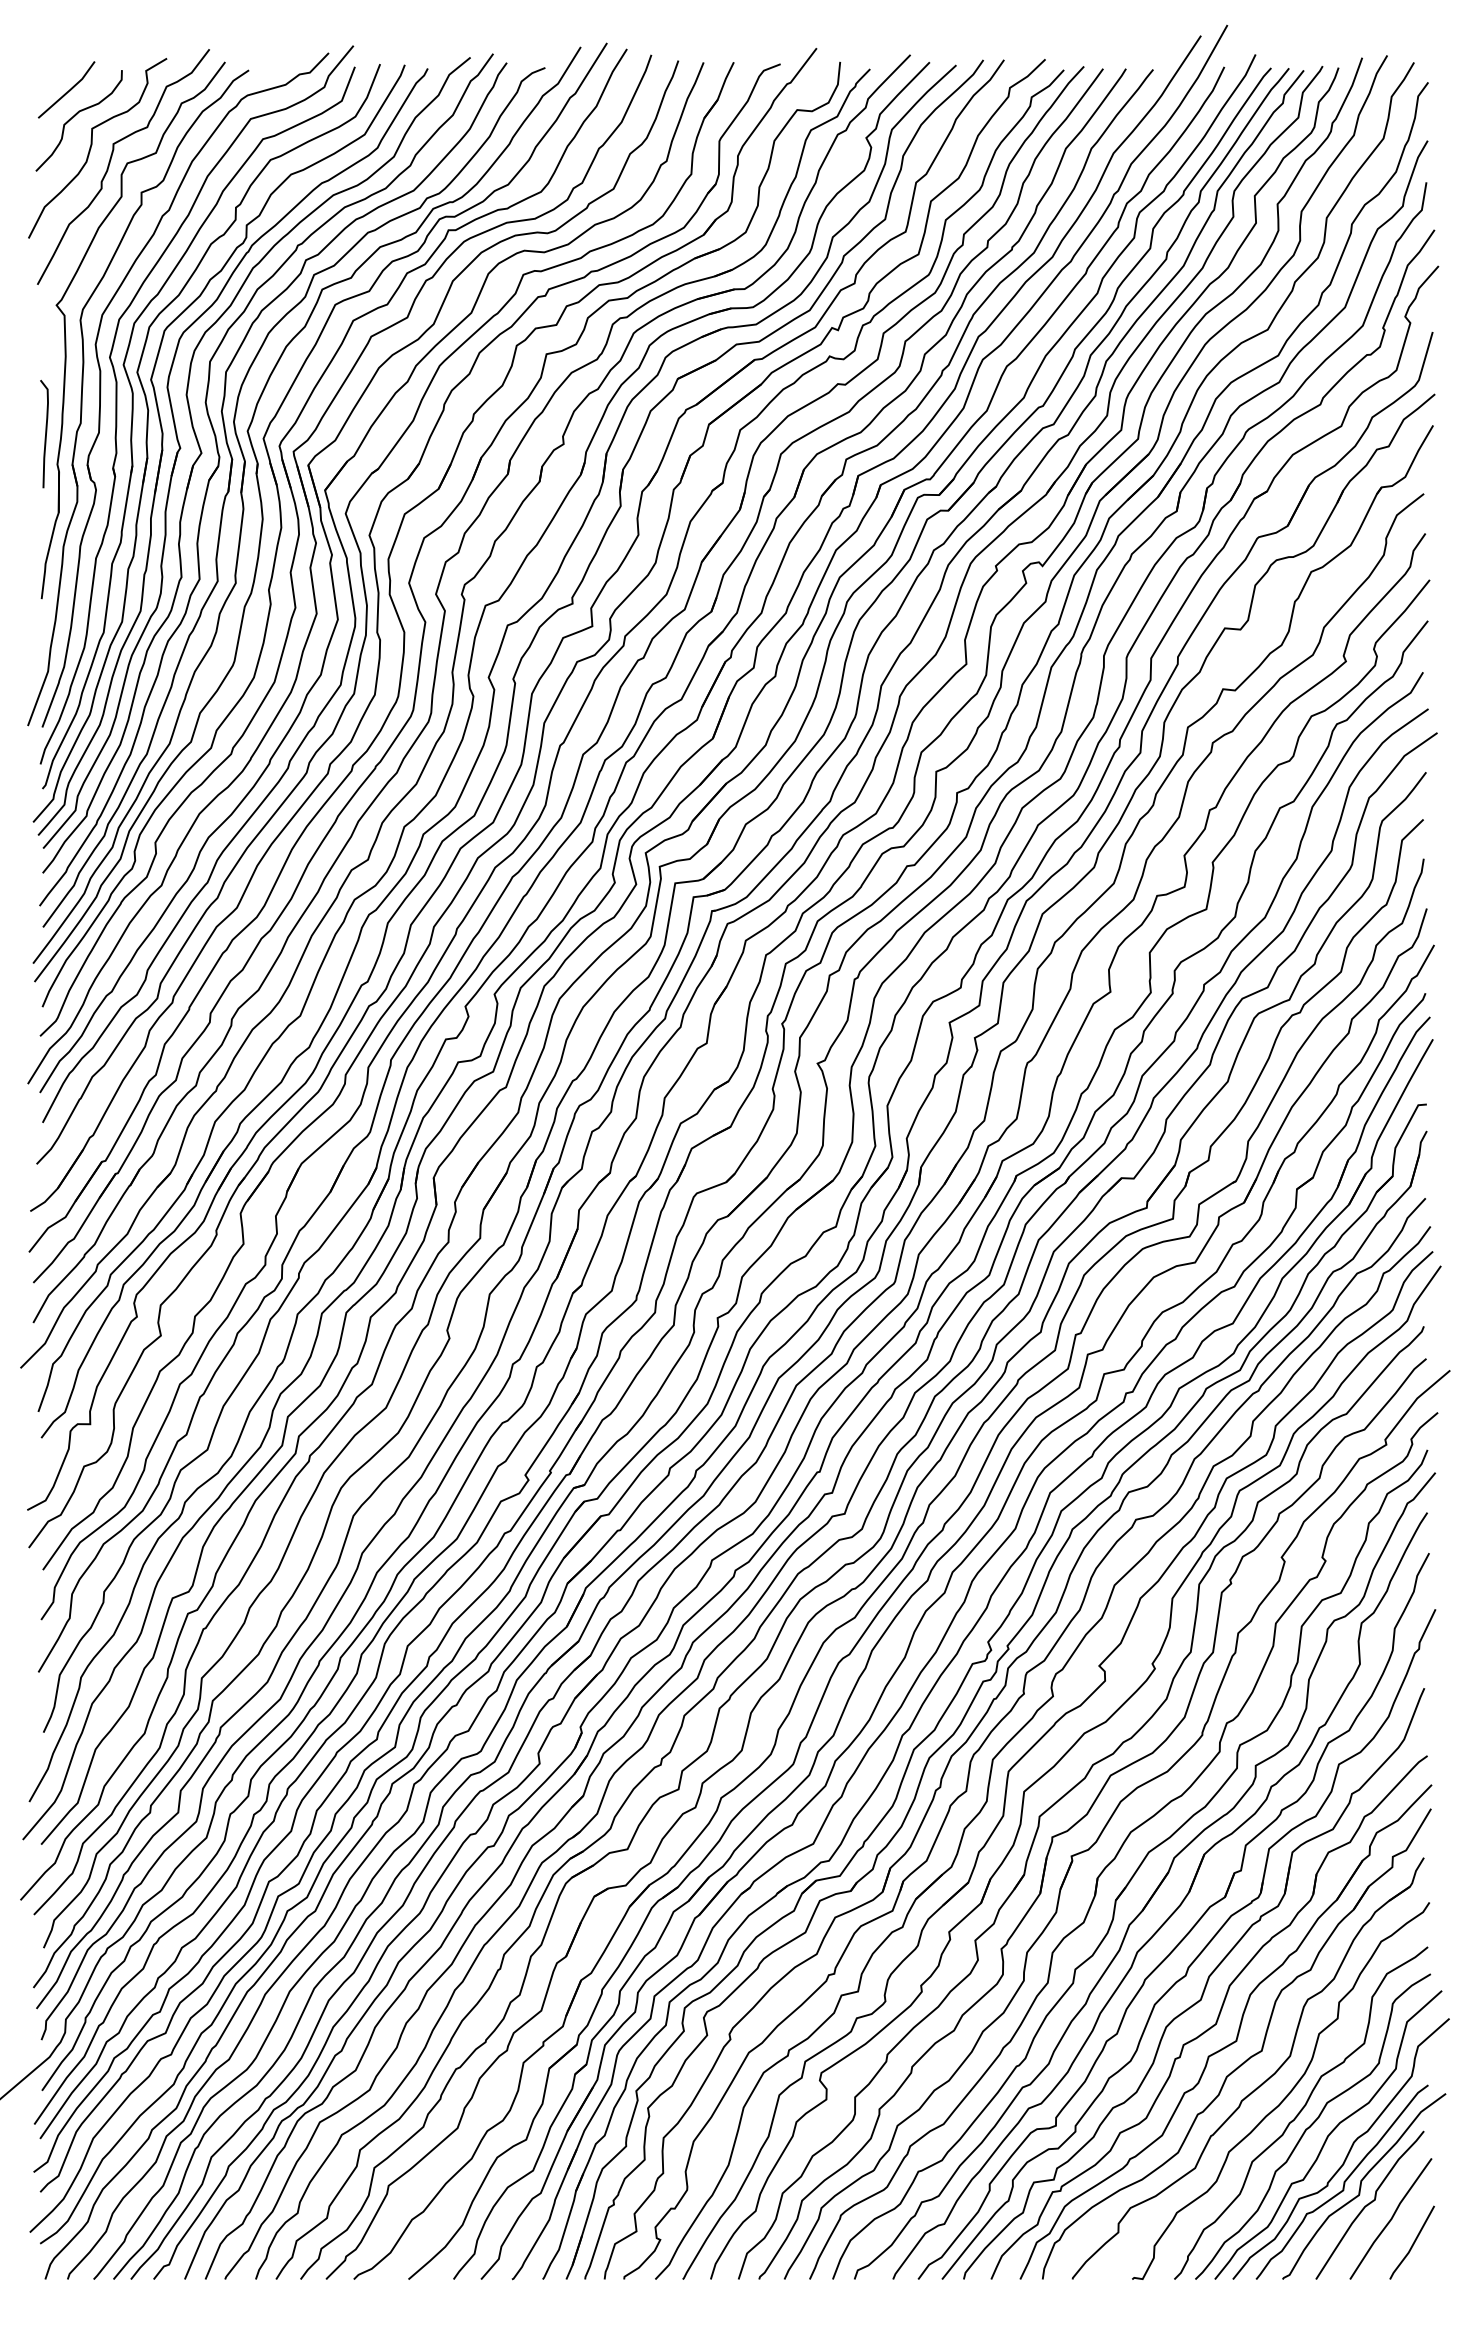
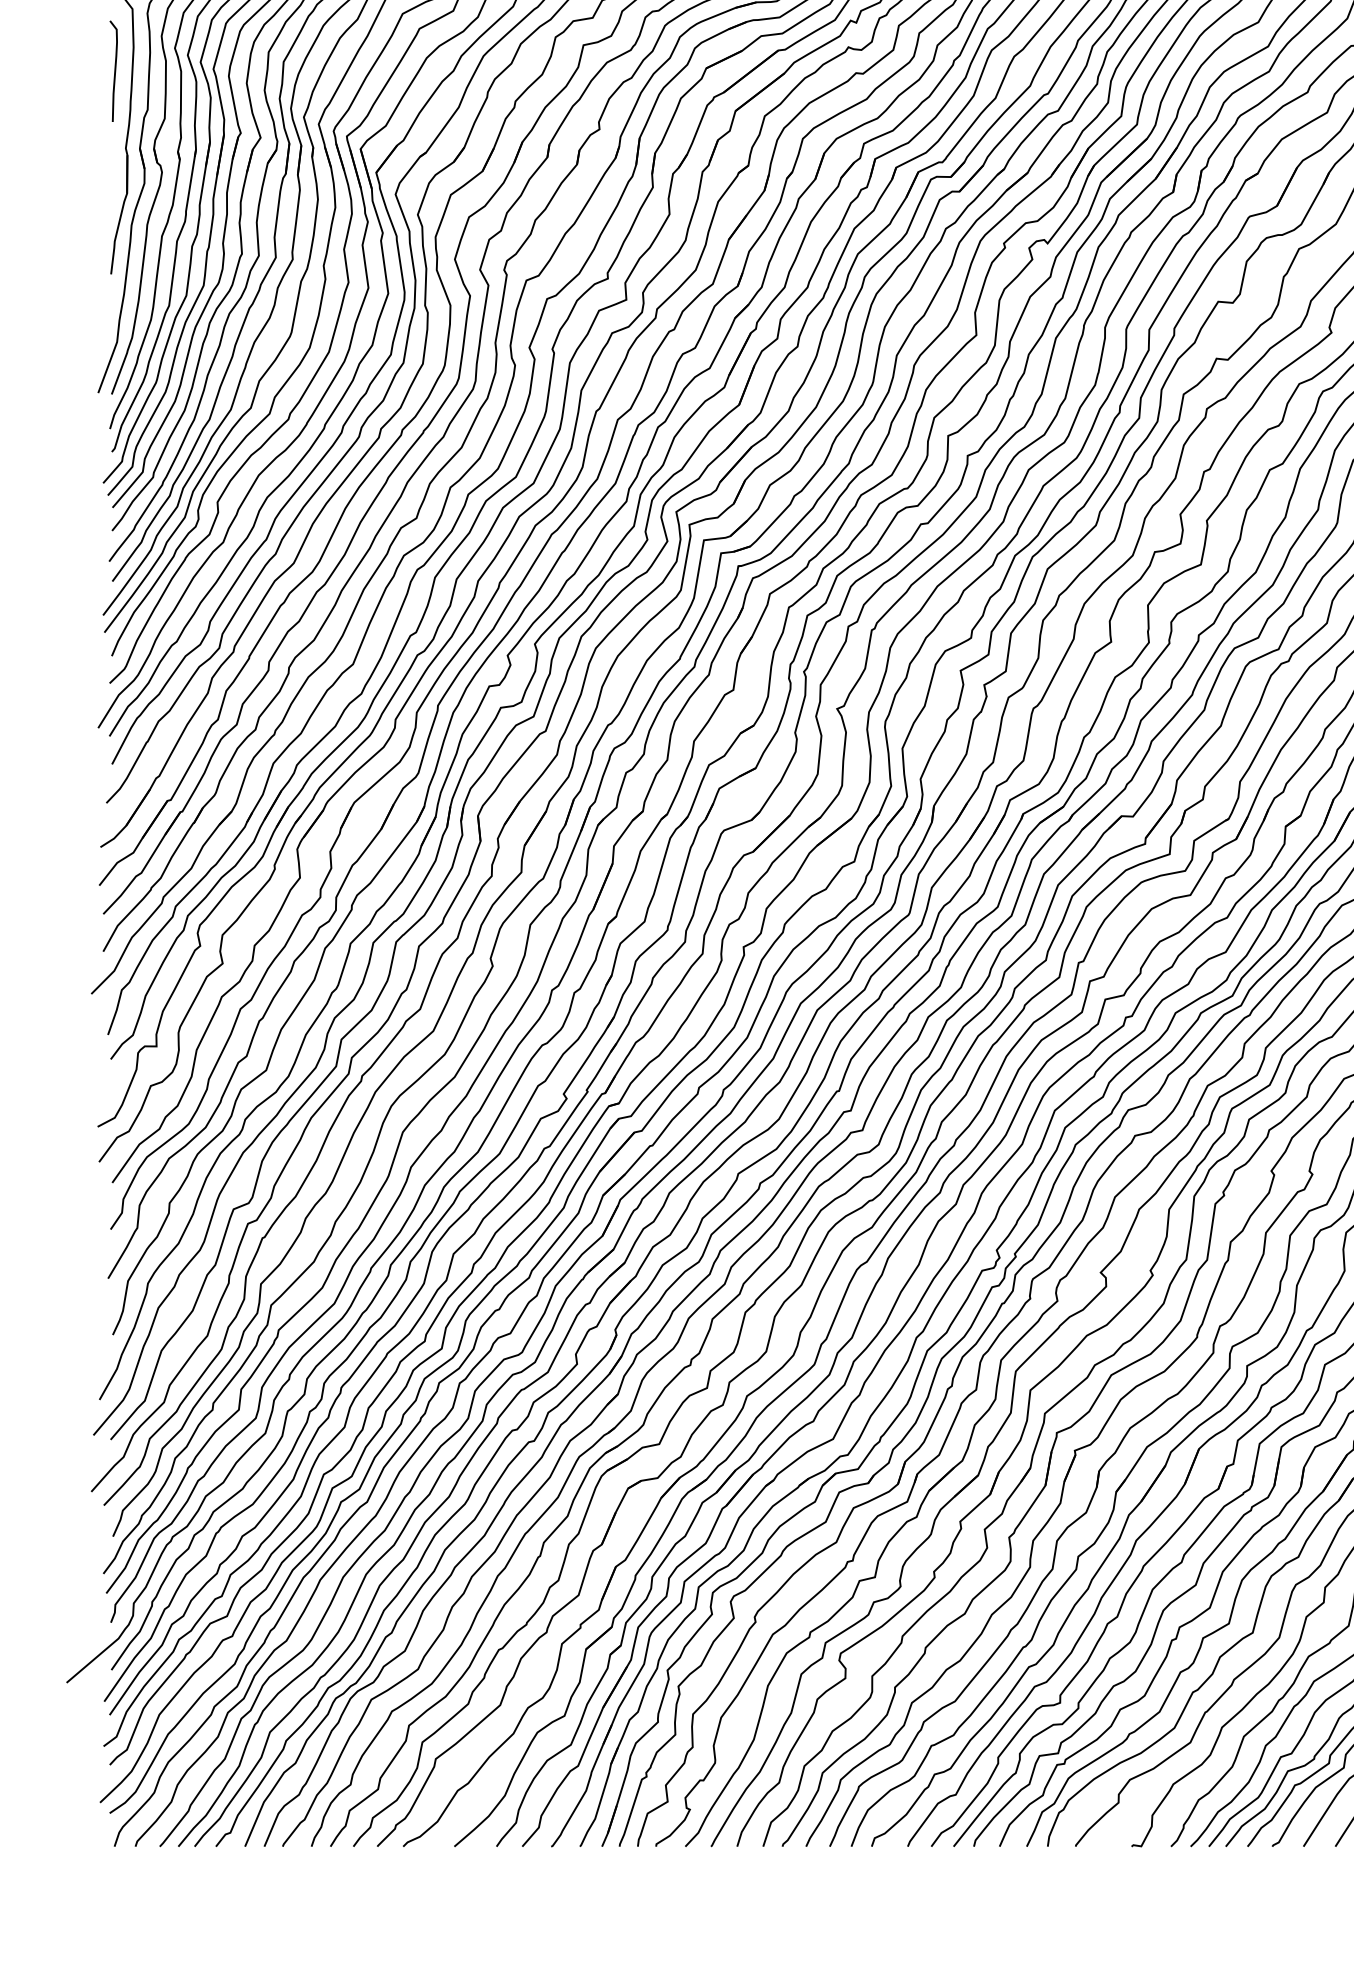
curve: (45, 433) -> (114, 70), moved

